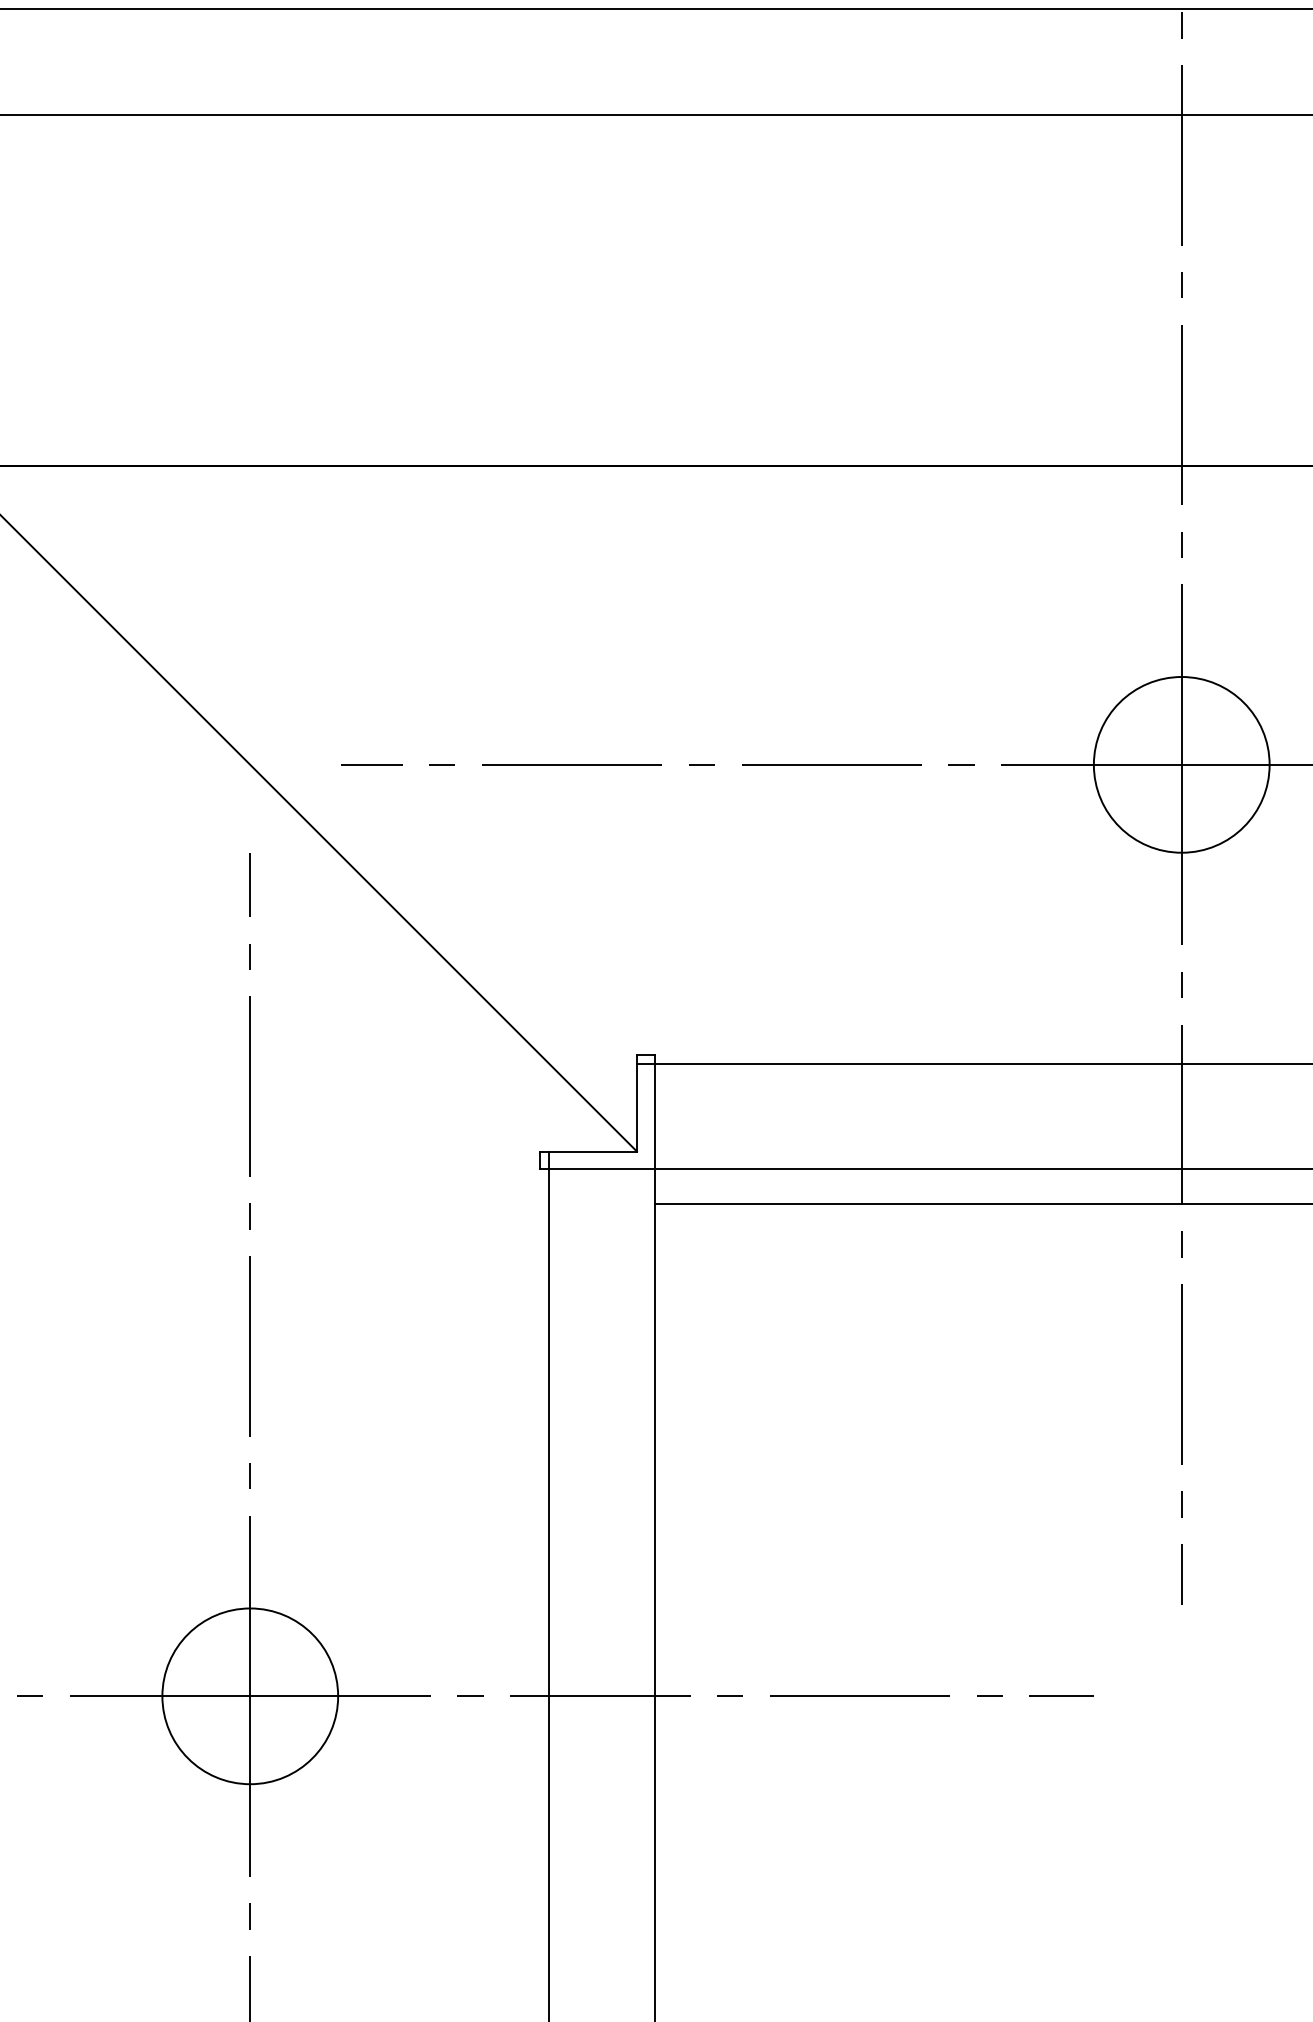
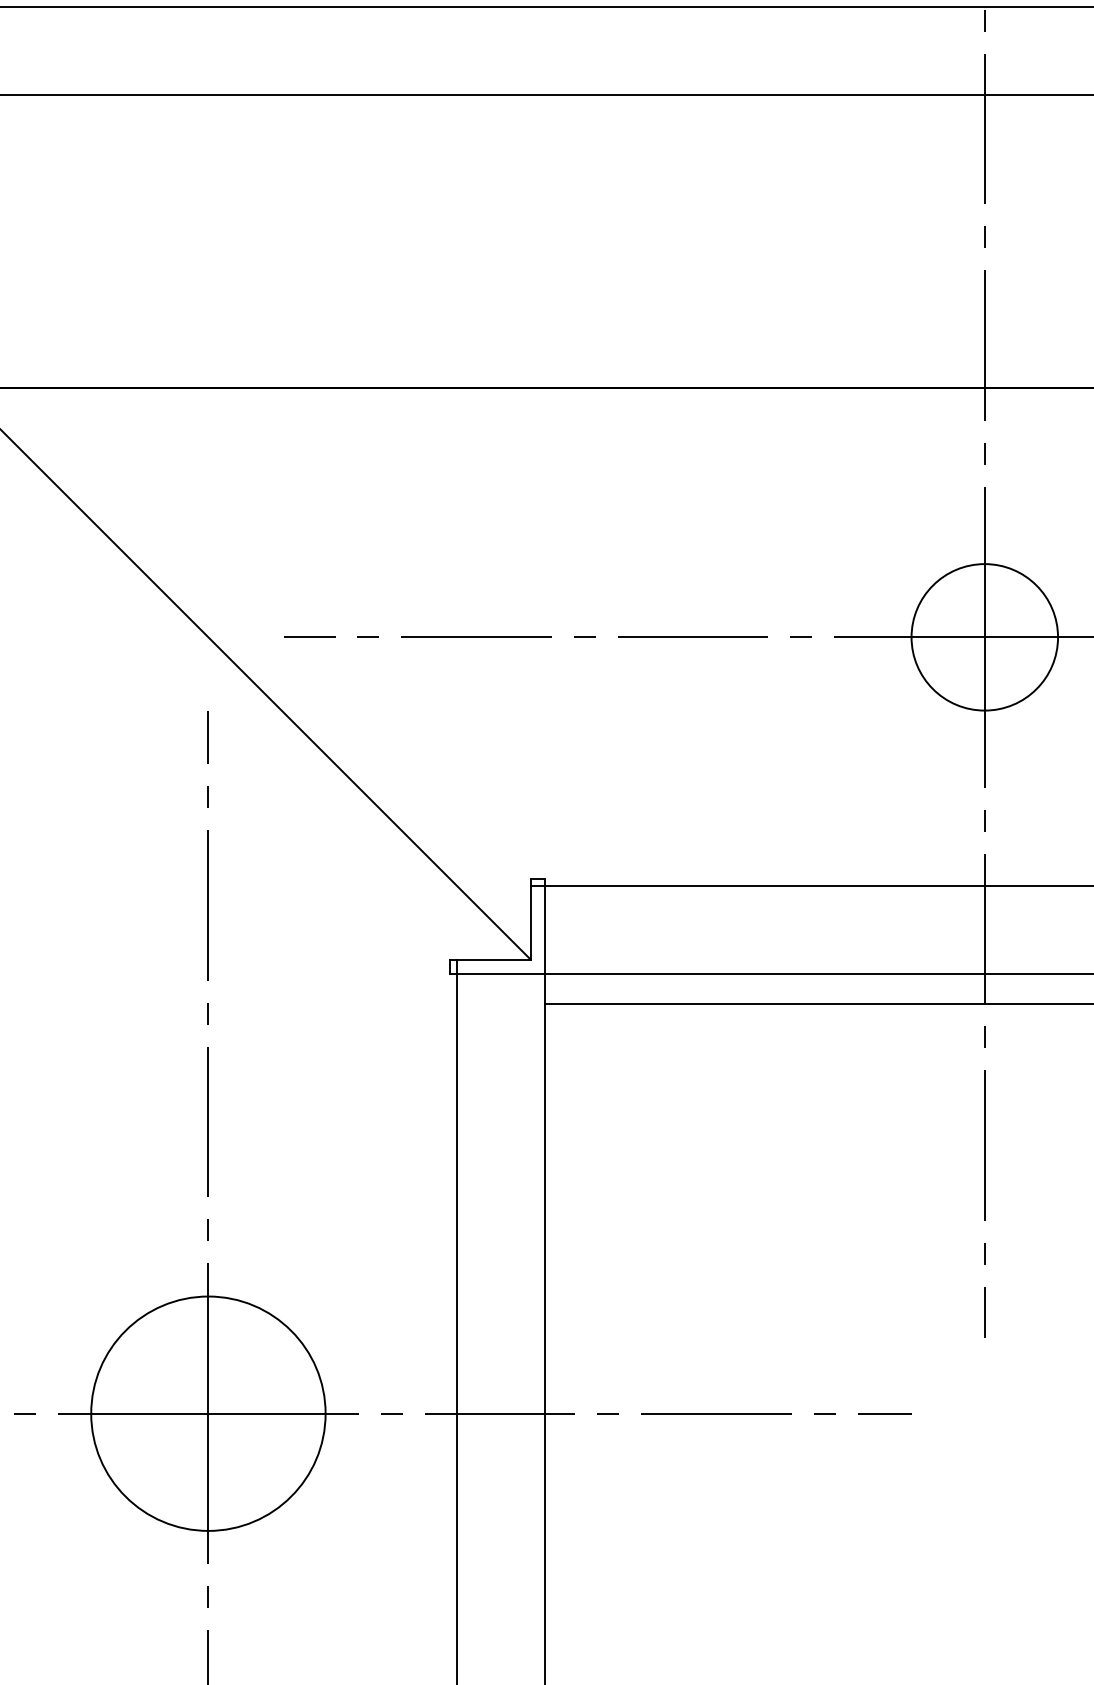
circle: (250, 1696) -> (208, 1413), size x1.6

